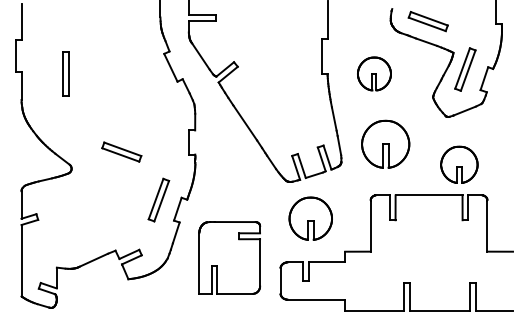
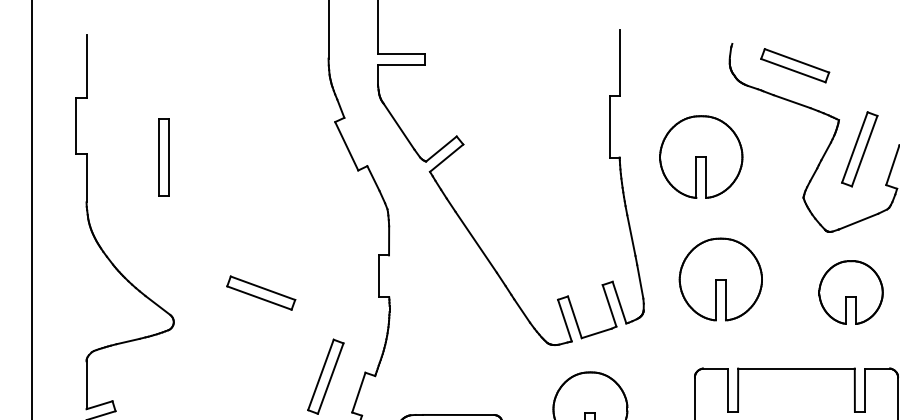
part: (374, 73) -> (701, 156), size x1.43
part: (459, 164) -> (851, 292), moved

